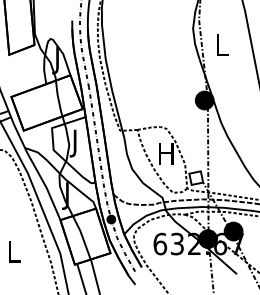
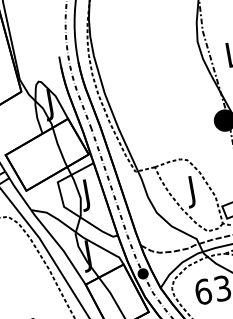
text: (166, 156) -> (192, 191), H -> J

